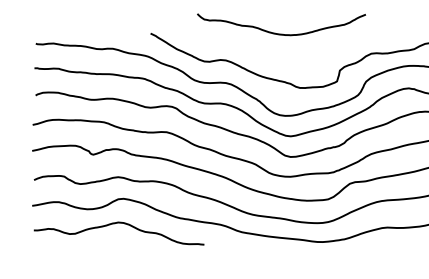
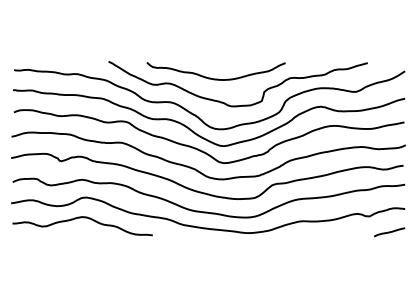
curve: (280, 33) -> (215, 78), moved

